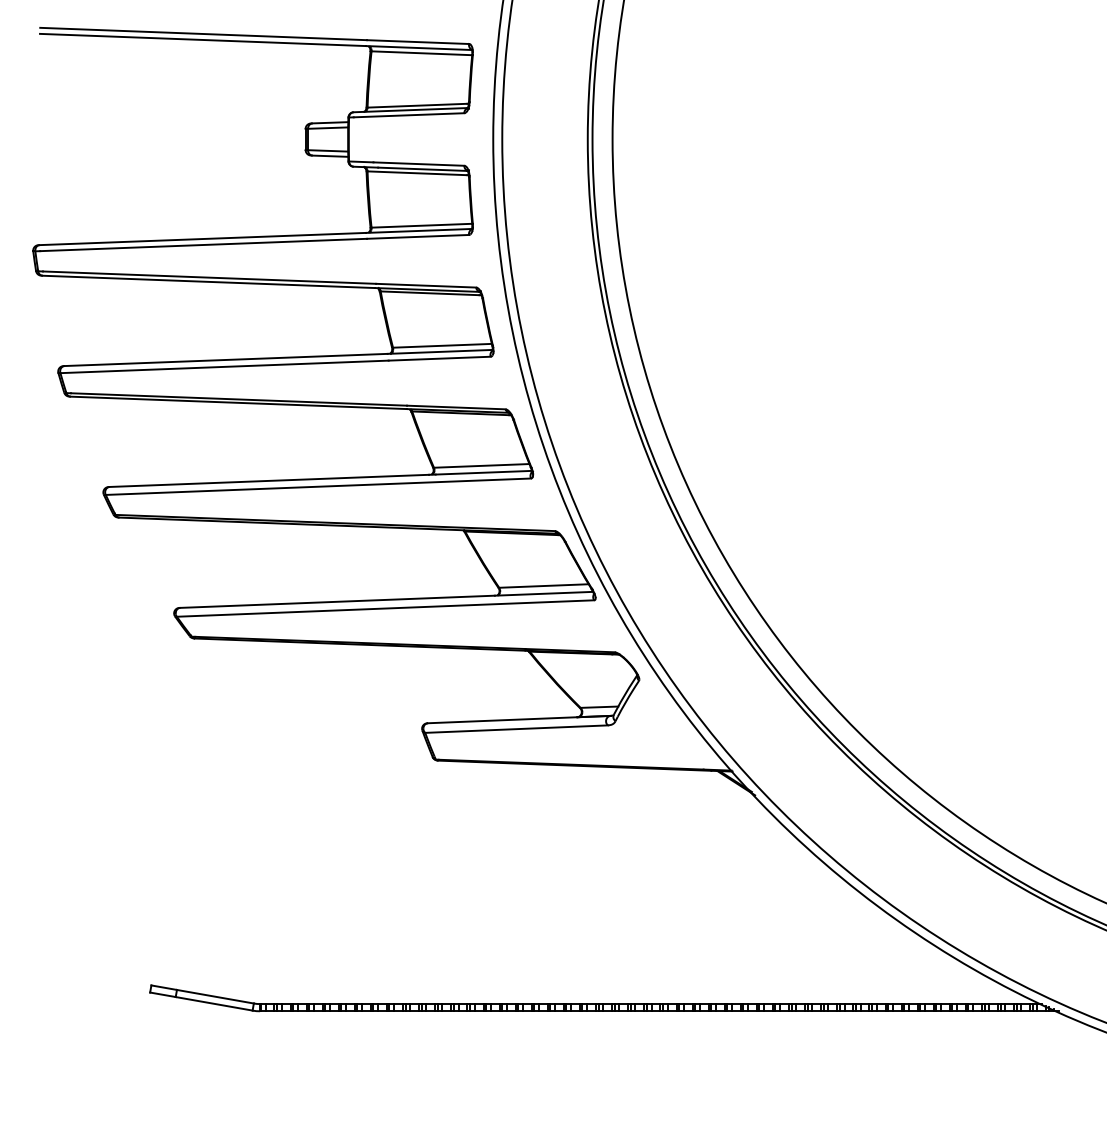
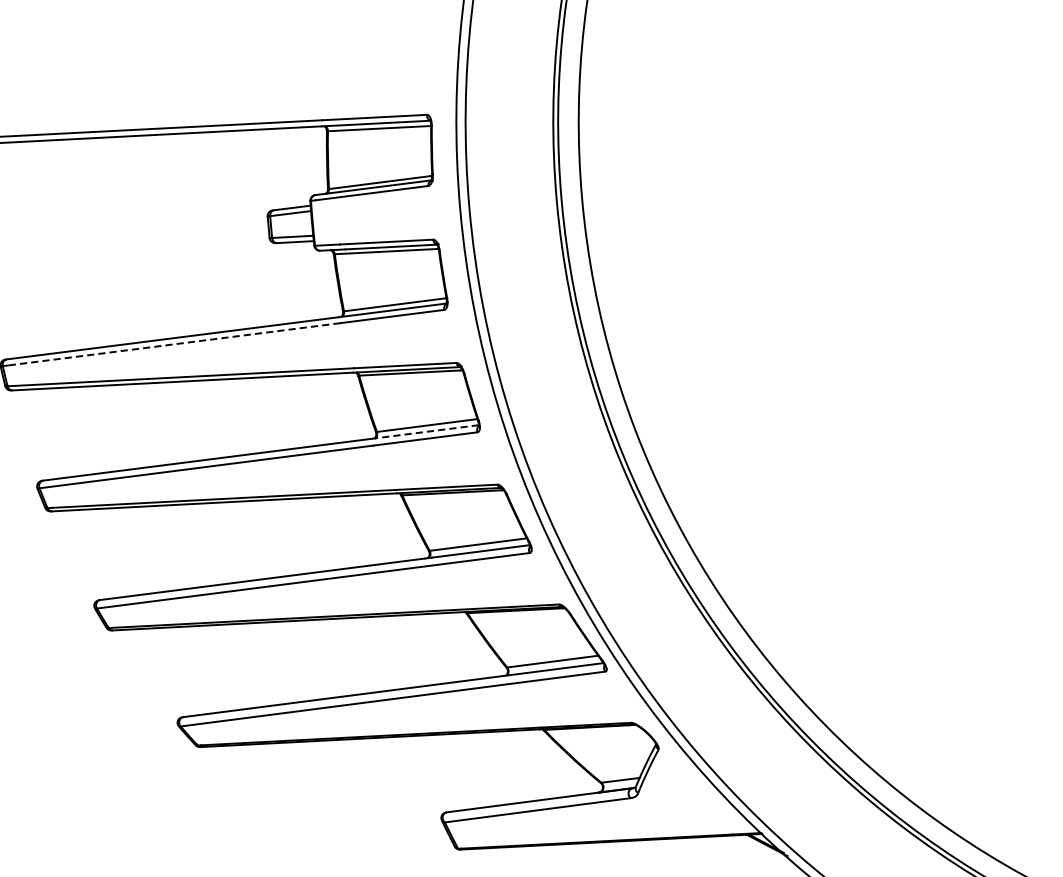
line: (203, 245) -> (174, 344), solid -> dashed
line: (440, 351) -> (425, 431), solid -> dashed

